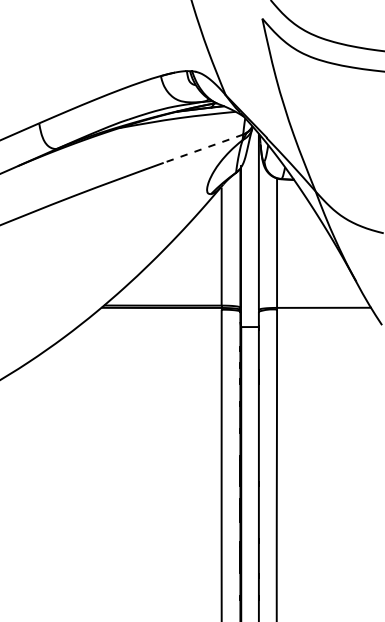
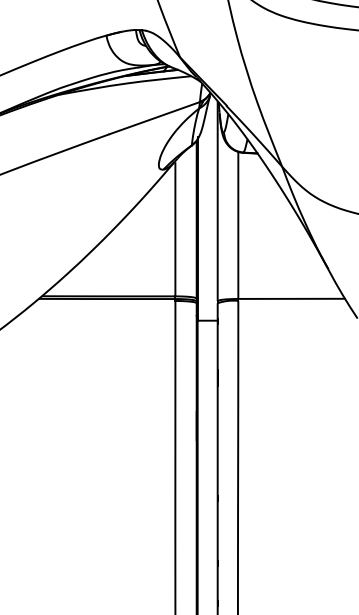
line: (203, 148) -> (154, 117), dashed -> solid

